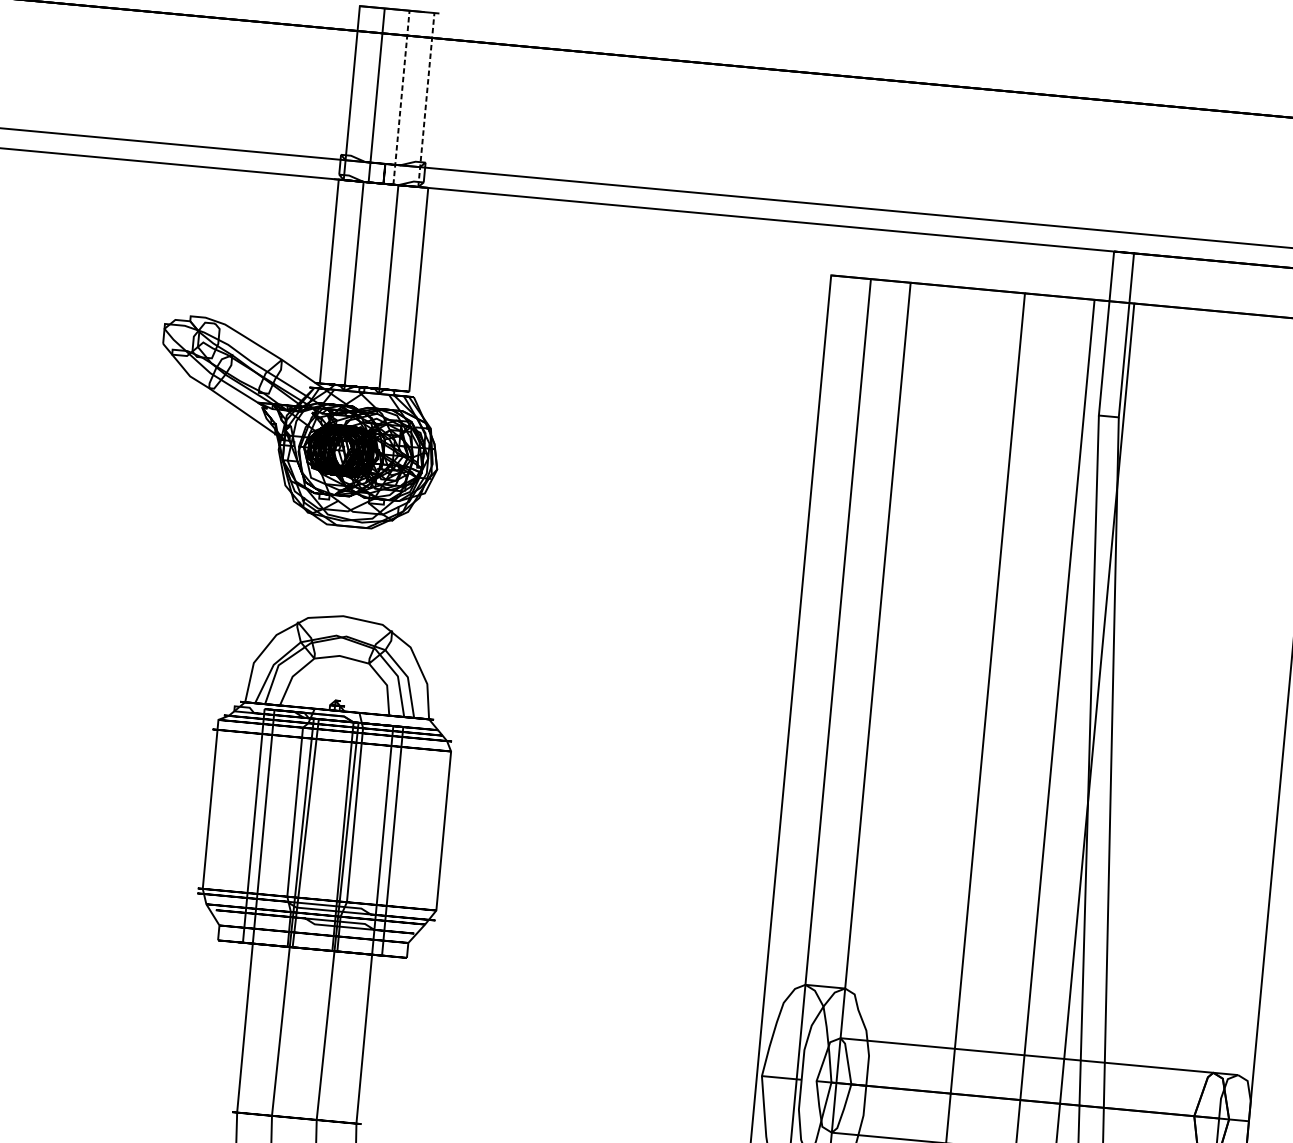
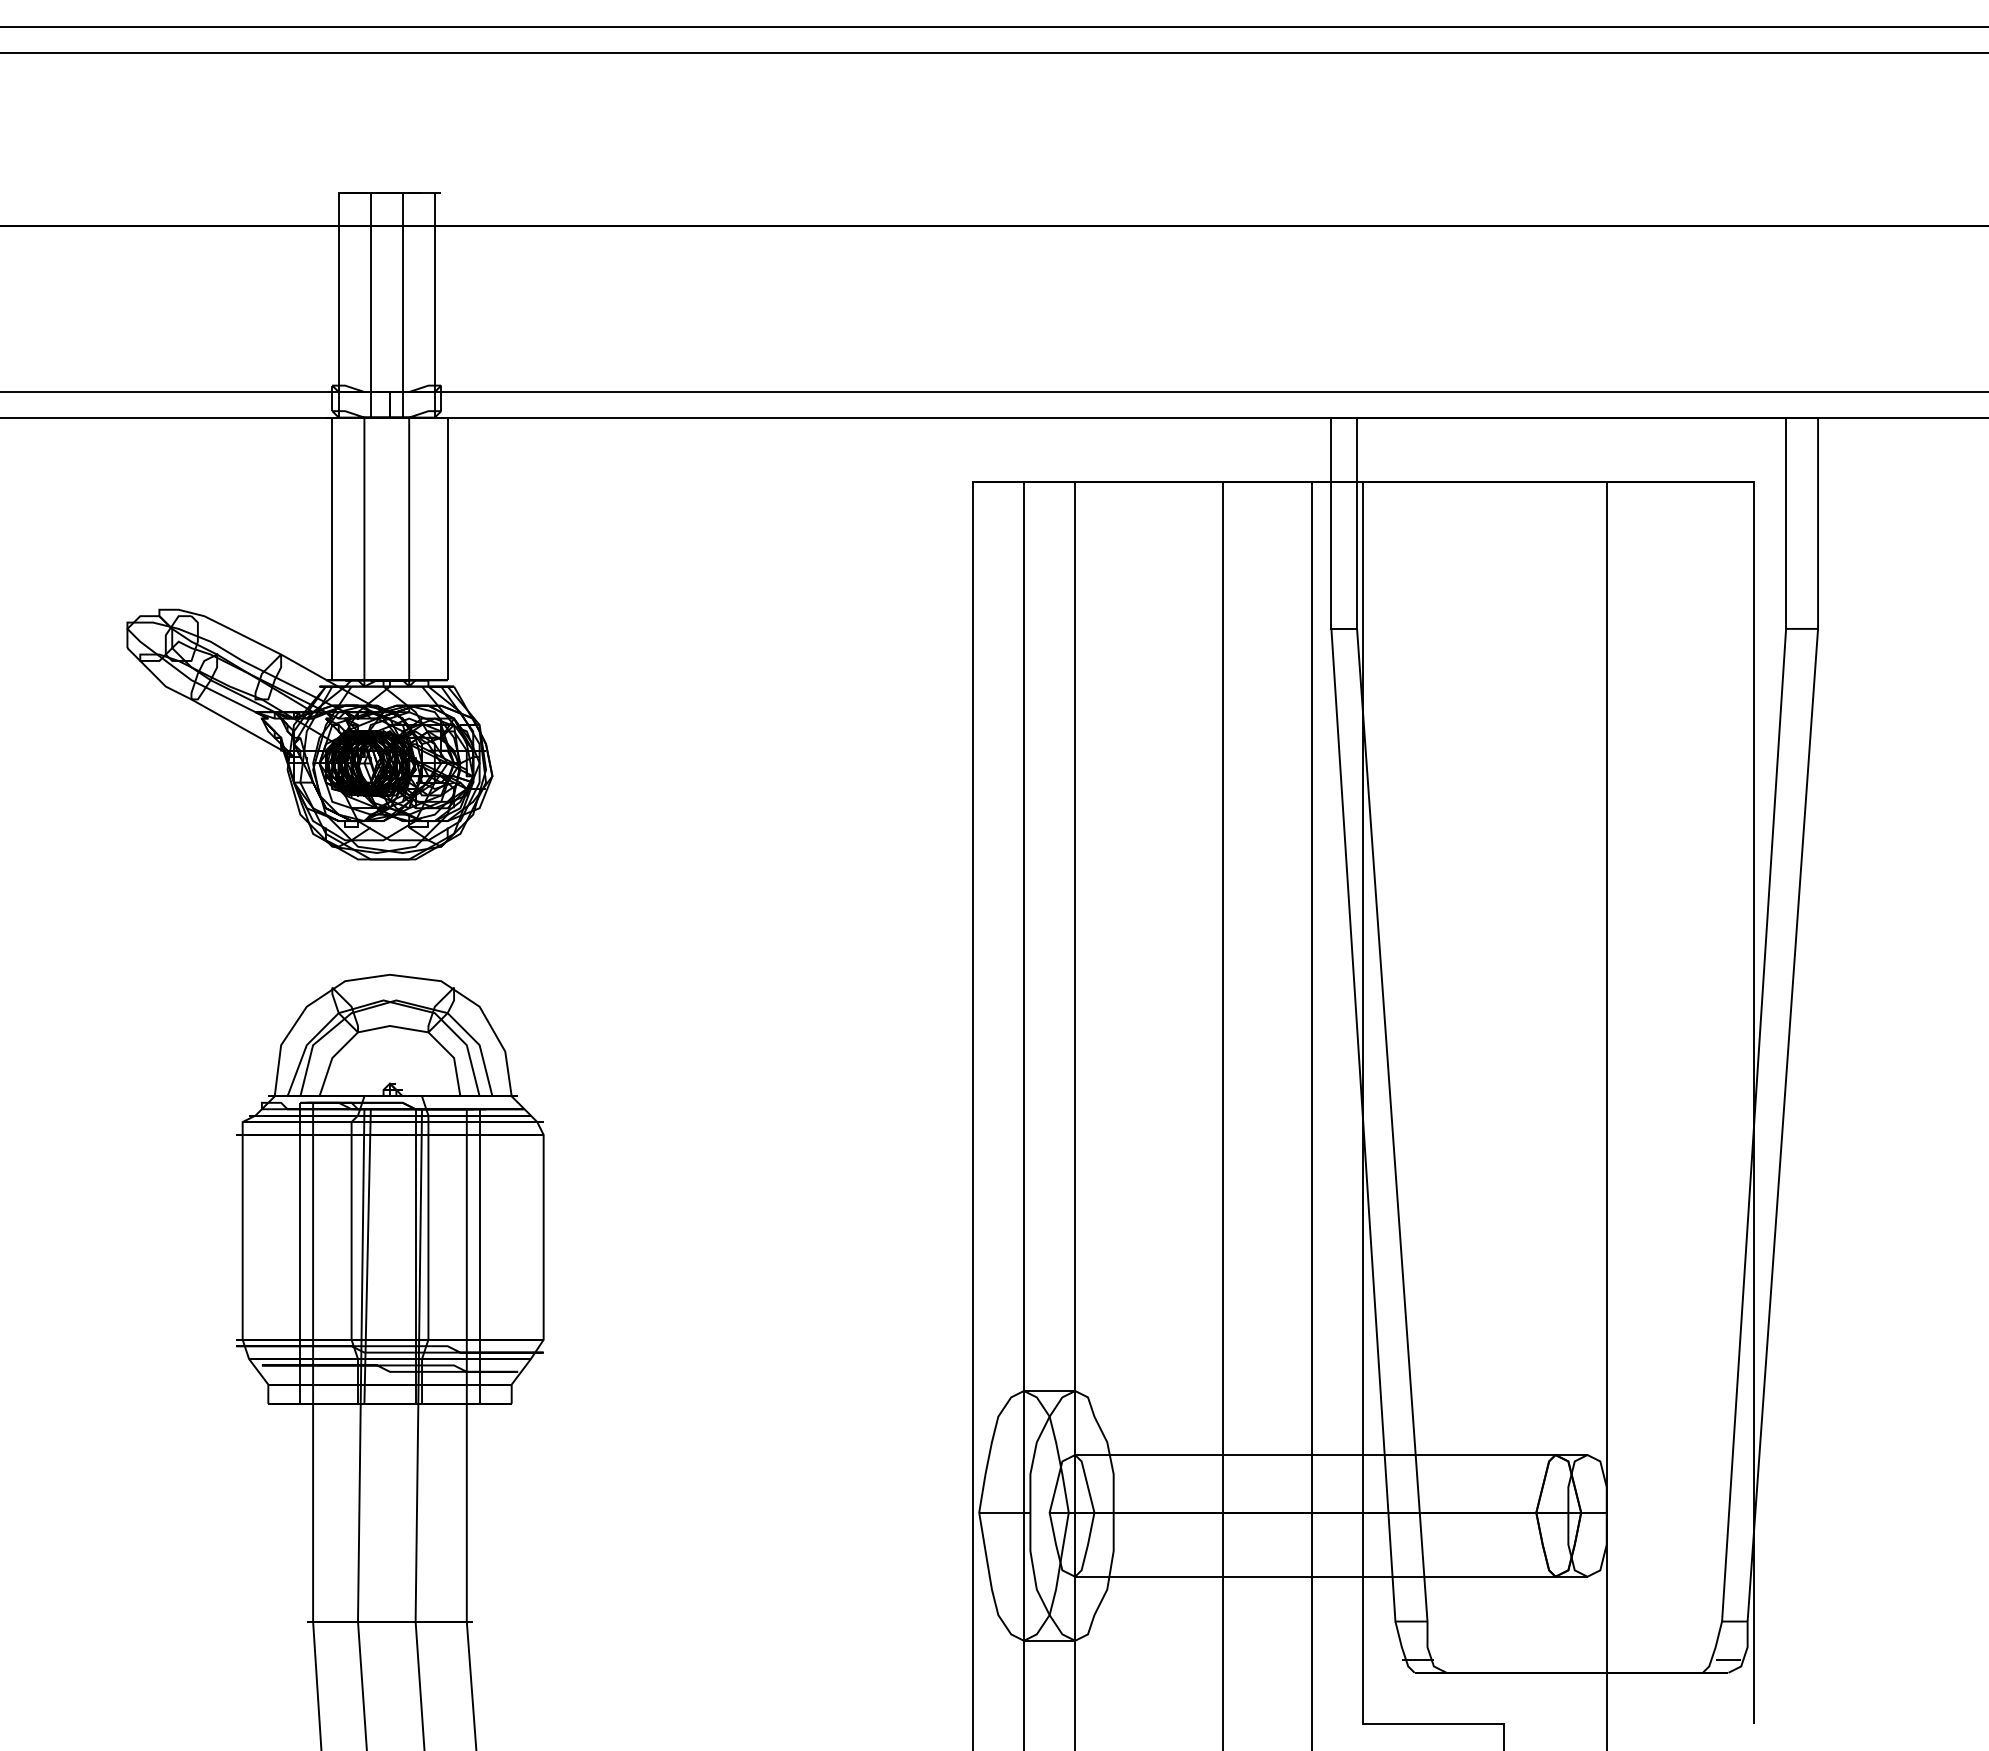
line: (401, 97) -> (402, 305), dashed -> solid
line: (426, 99) -> (434, 305), dashed -> solid

